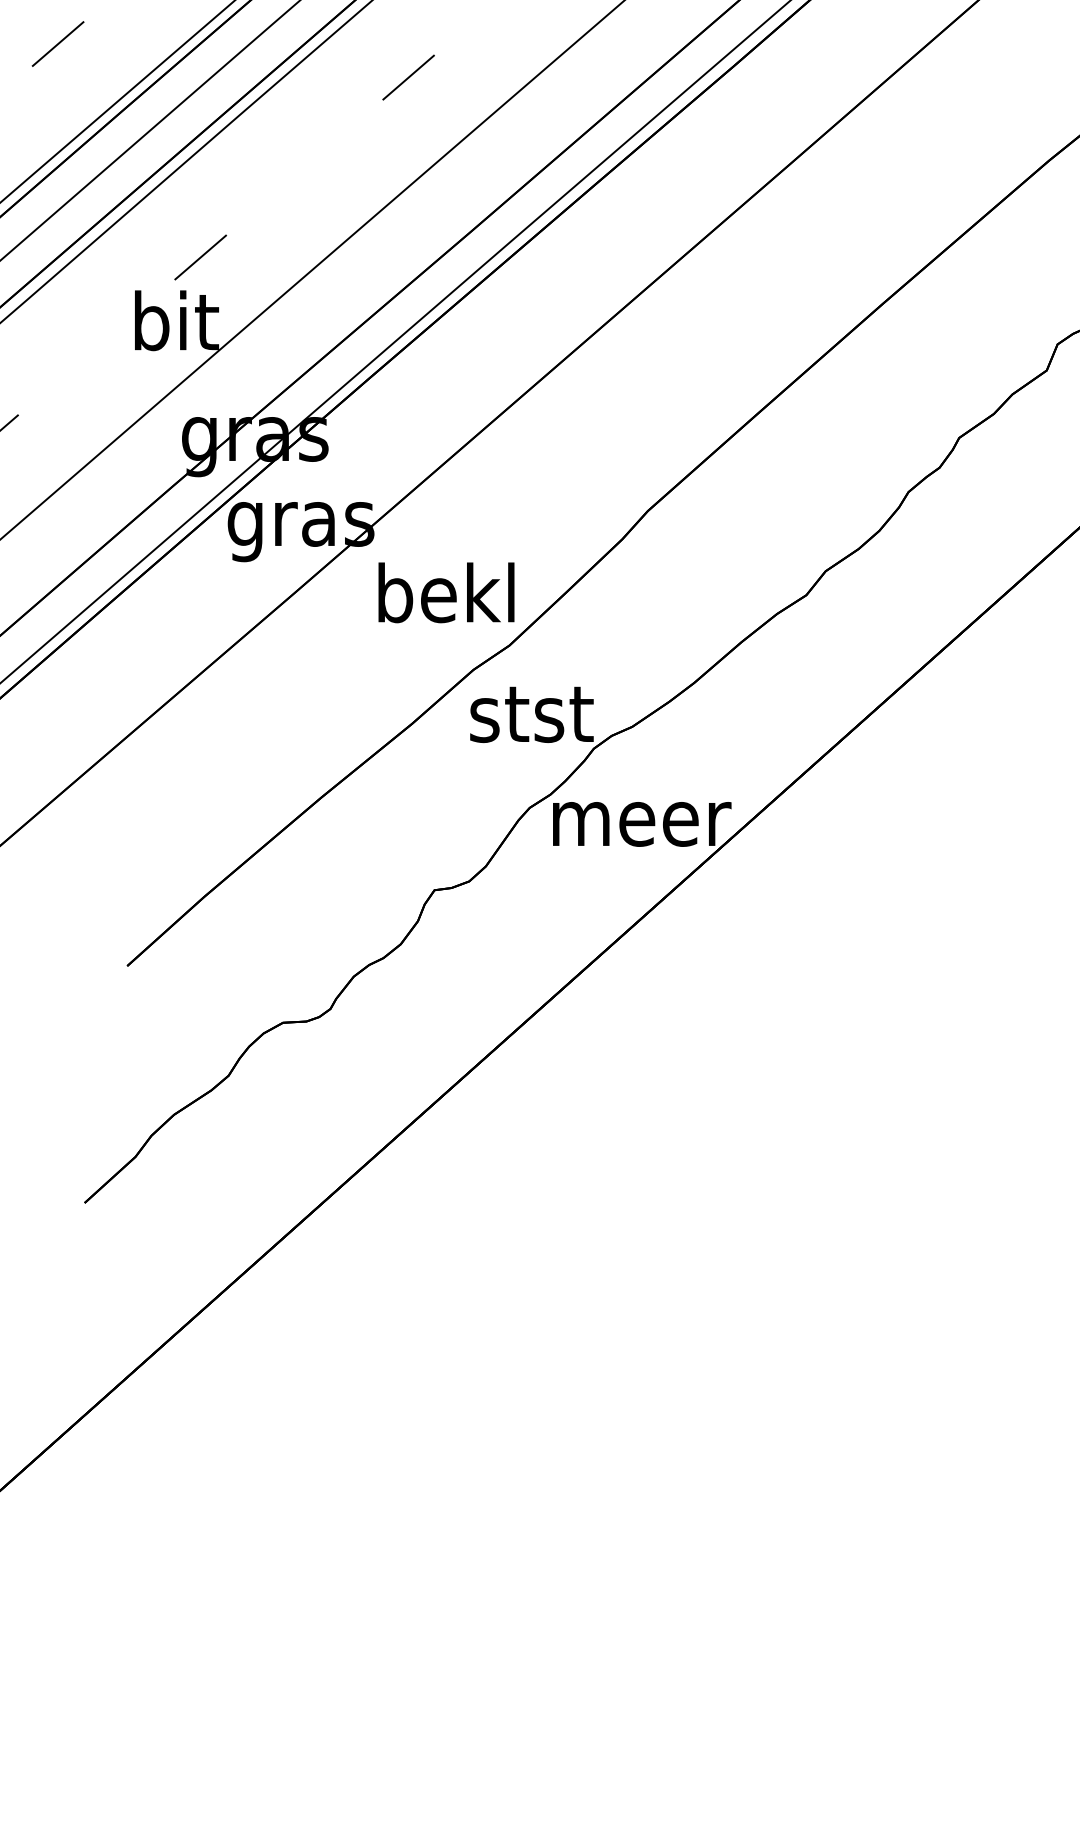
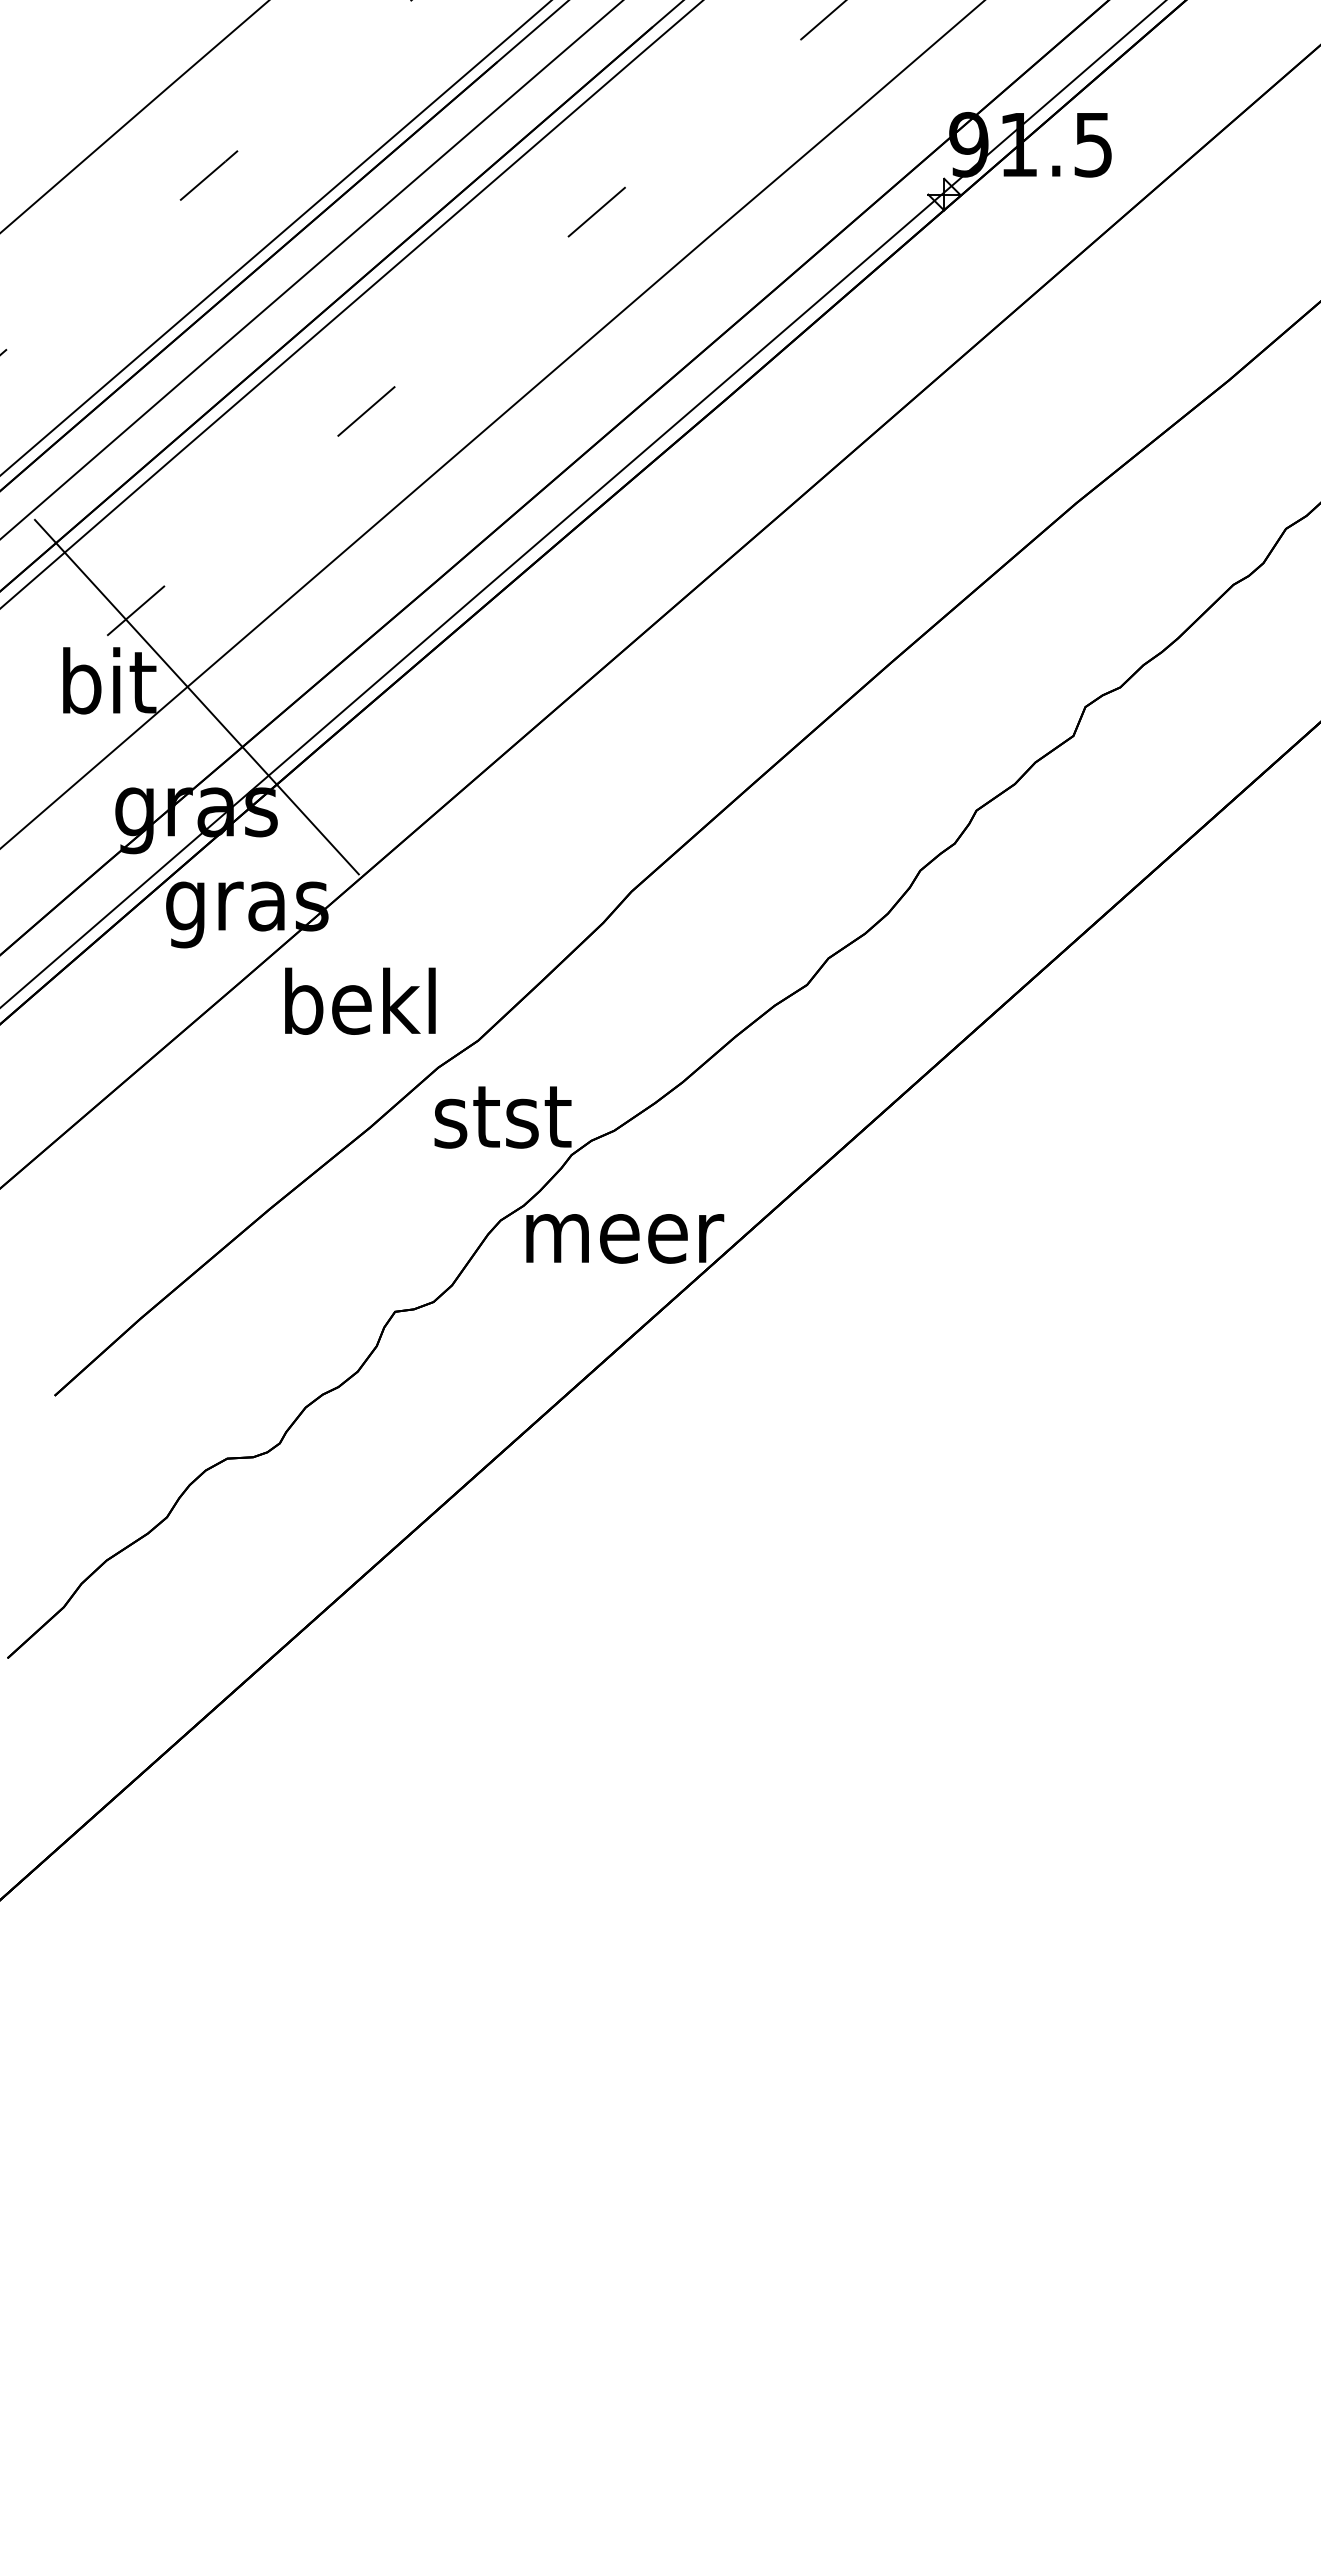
line: (255, 334) -> (196, 696), added
text: (446, 592) -> (360, 1000), moved

